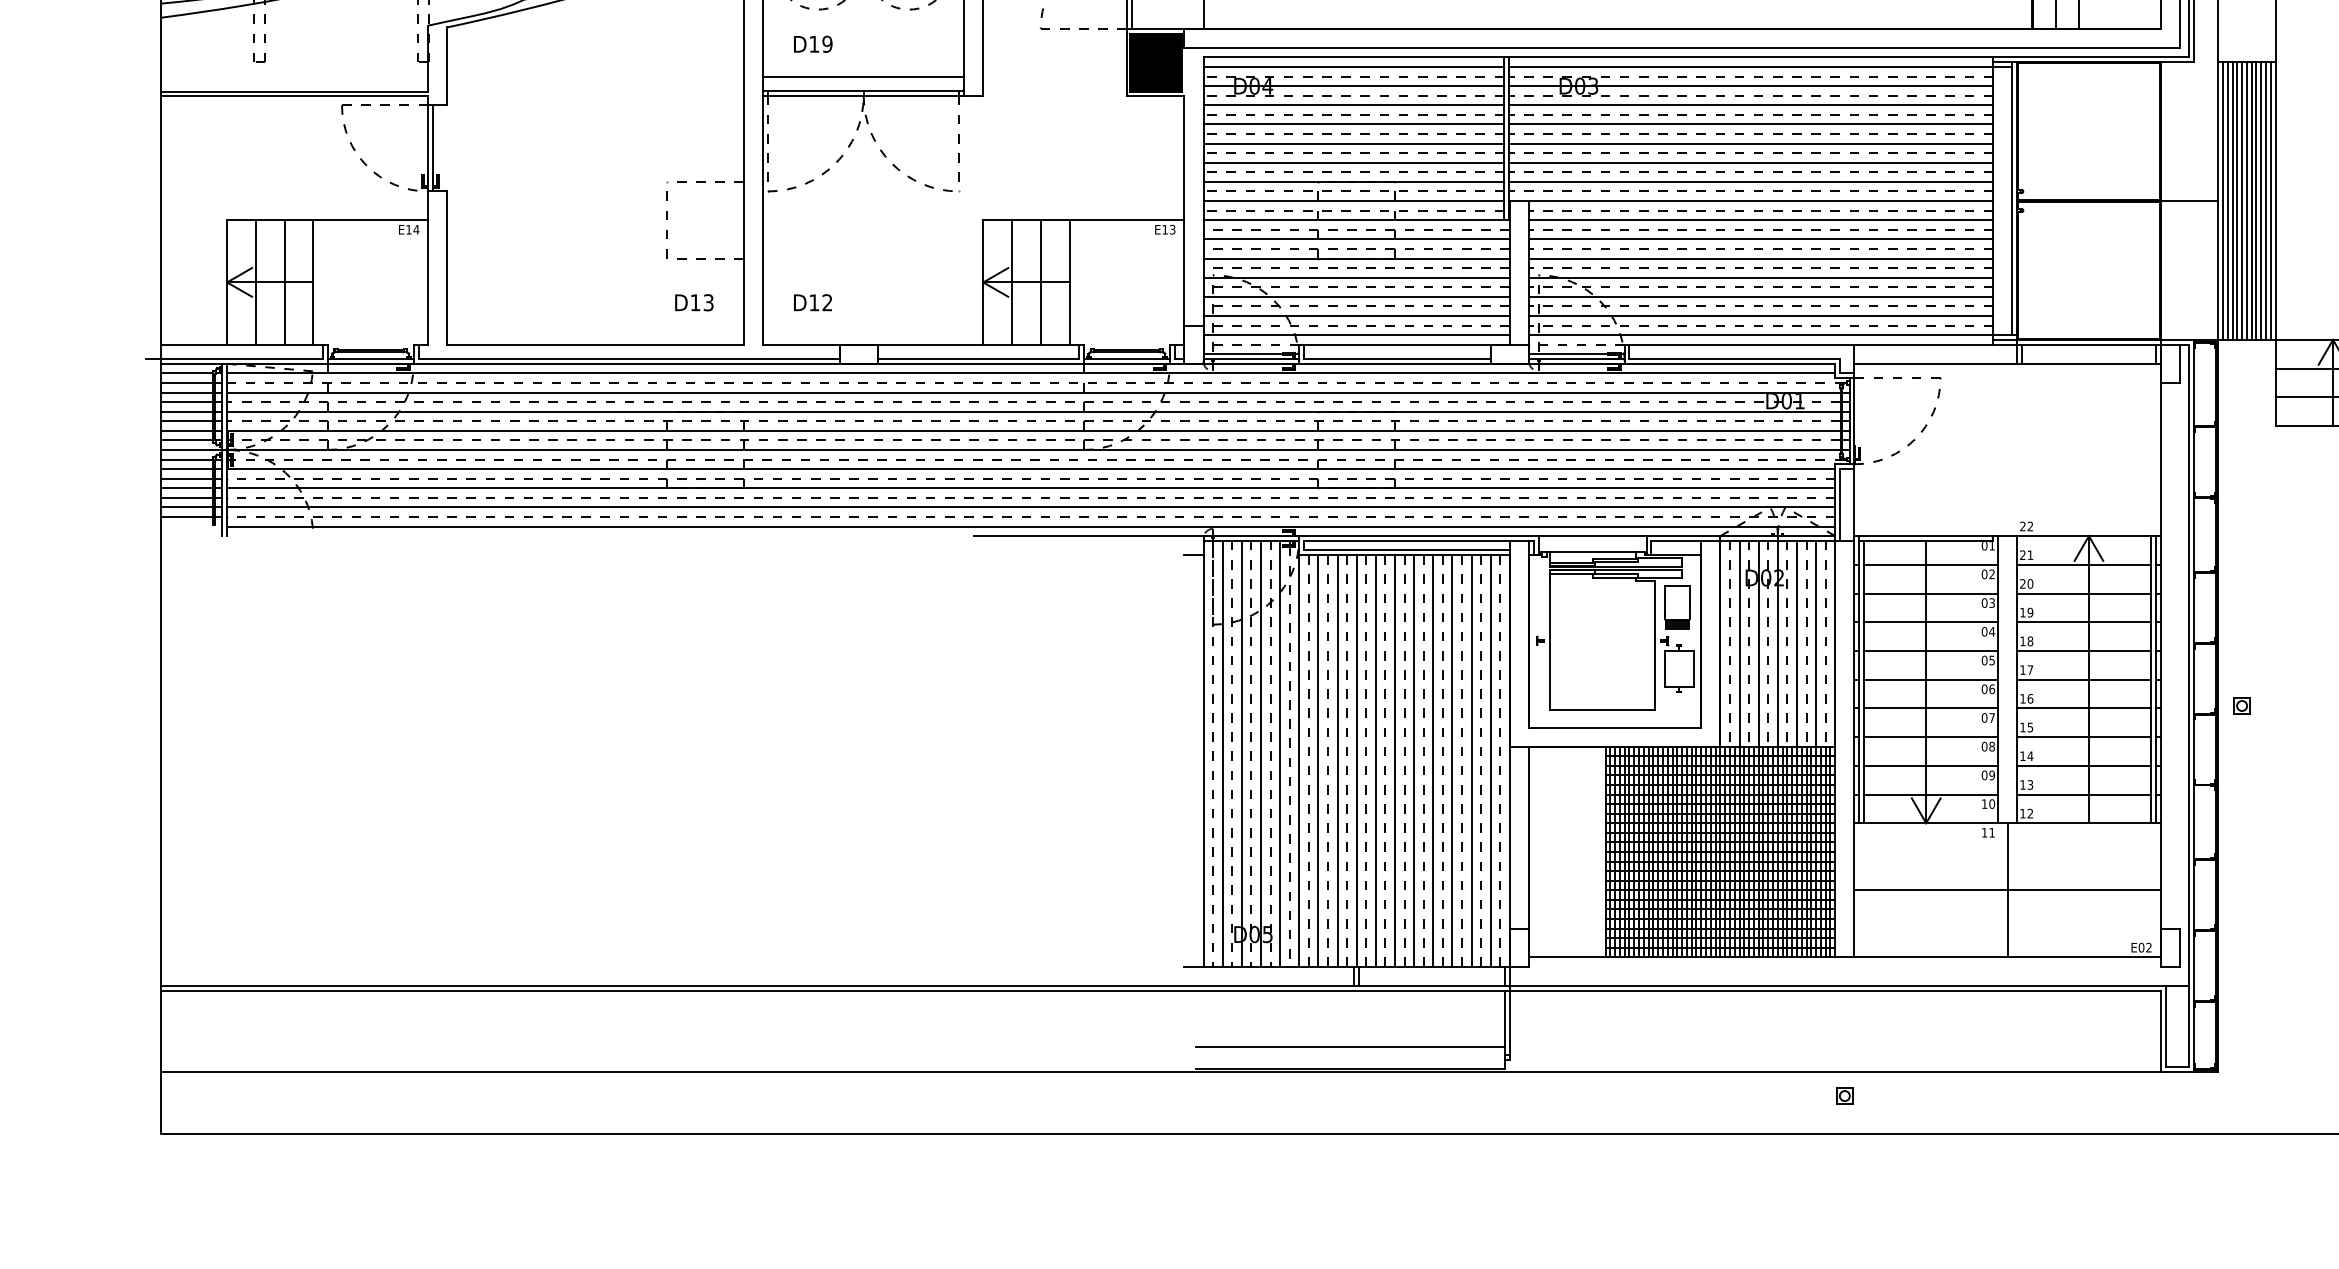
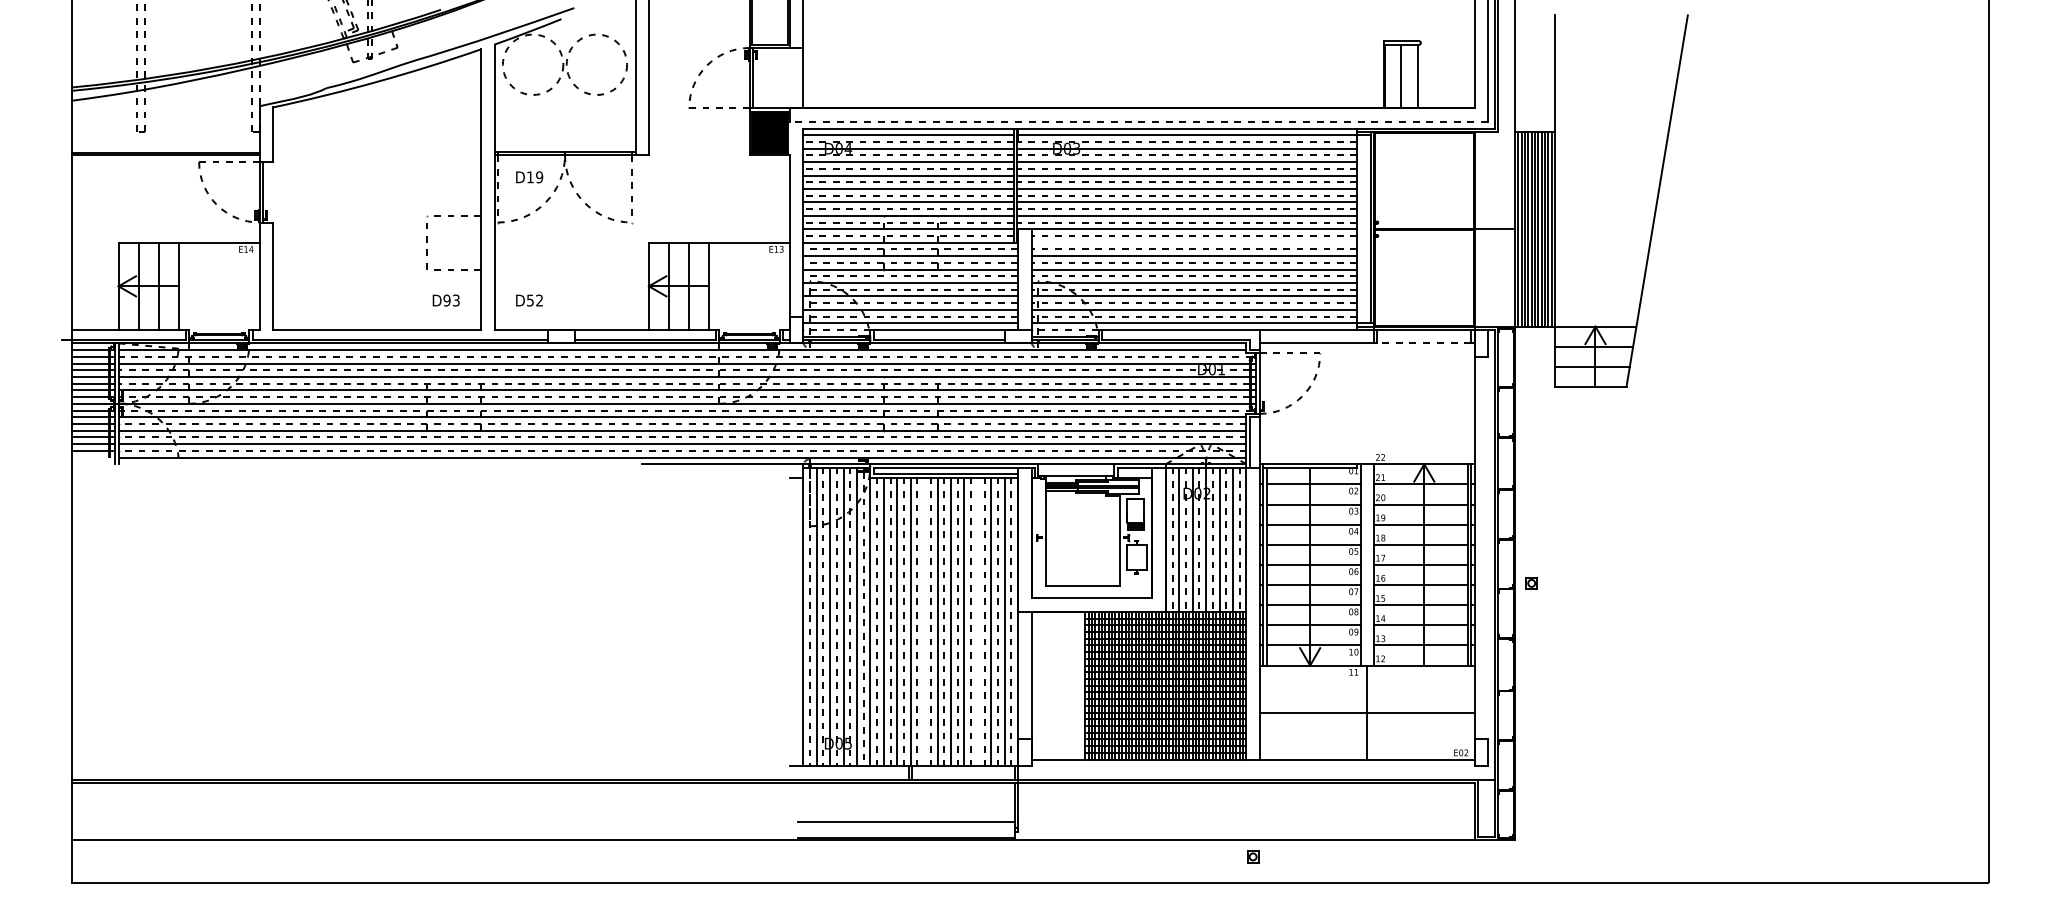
text: (813, 44) -> (529, 177), moved
line: (1681, 47) -> (1138, 121), solid -> dashed
line: (862, 75) -> (564, 141), removed
line: (1761, 219) -> (1194, 242), removed
text: (694, 302) -> (446, 300), D13 -> D93
text: (814, 302) -> (530, 300), D12 -> D52
line: (2089, 363) -> (1424, 343), solid -> dashed
line: (1376, 760) -> (924, 621), removed
line: (1451, 760) -> (977, 621), removed

